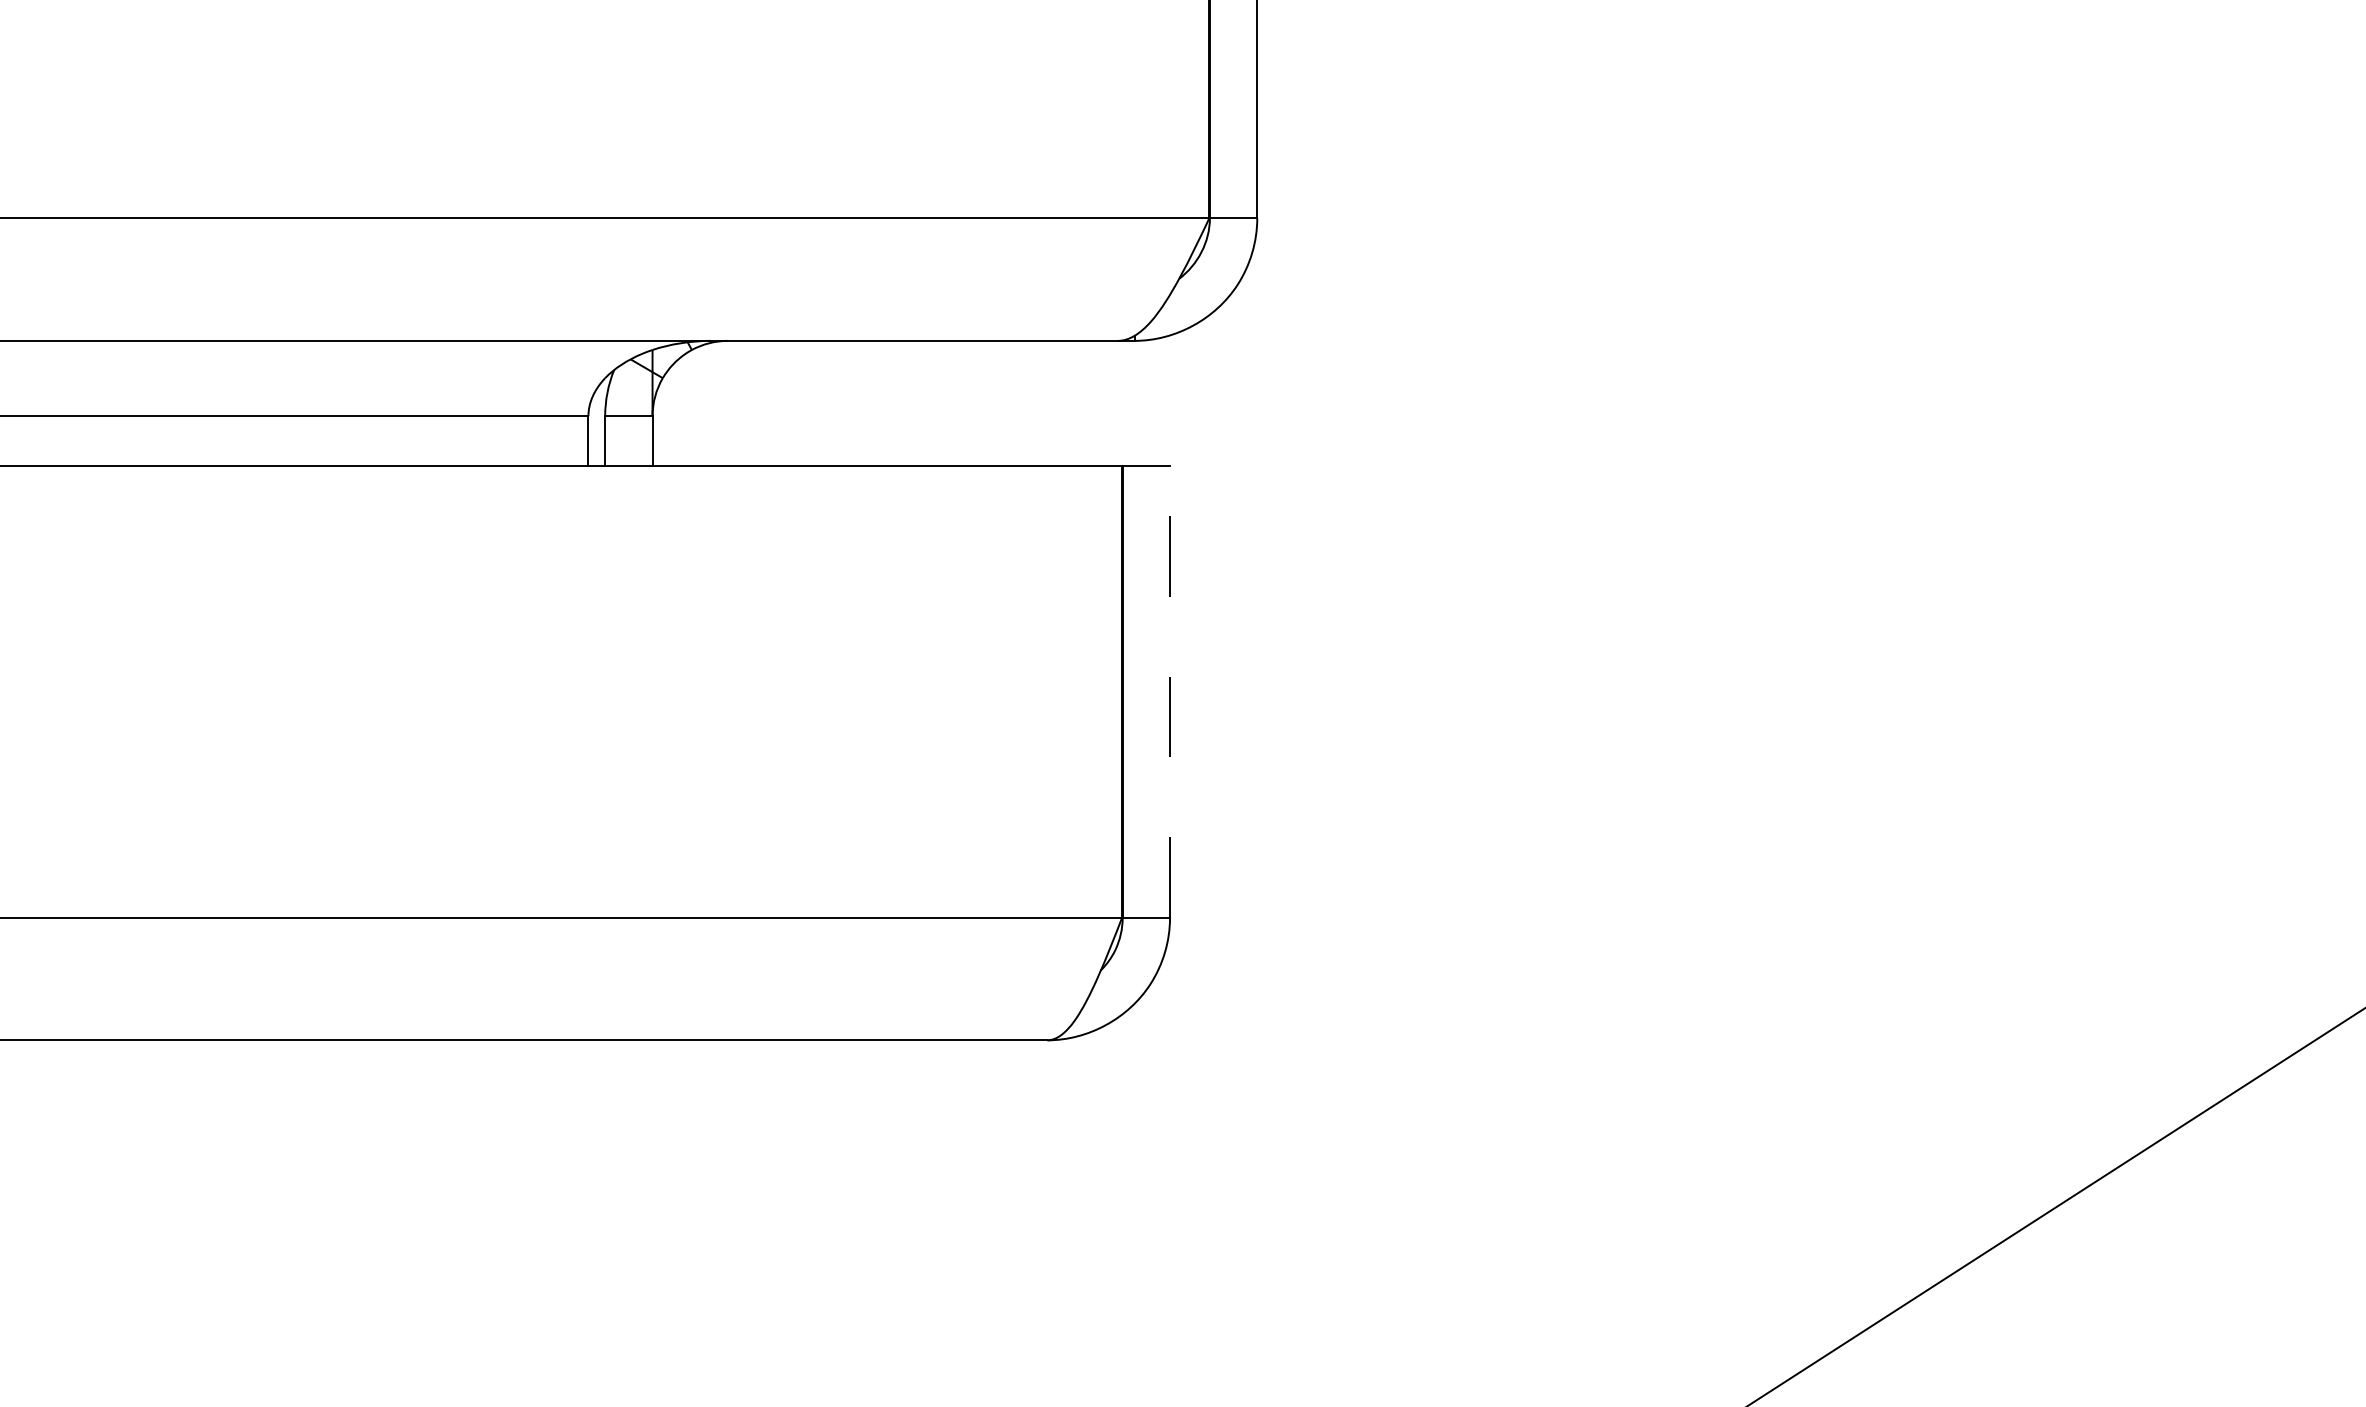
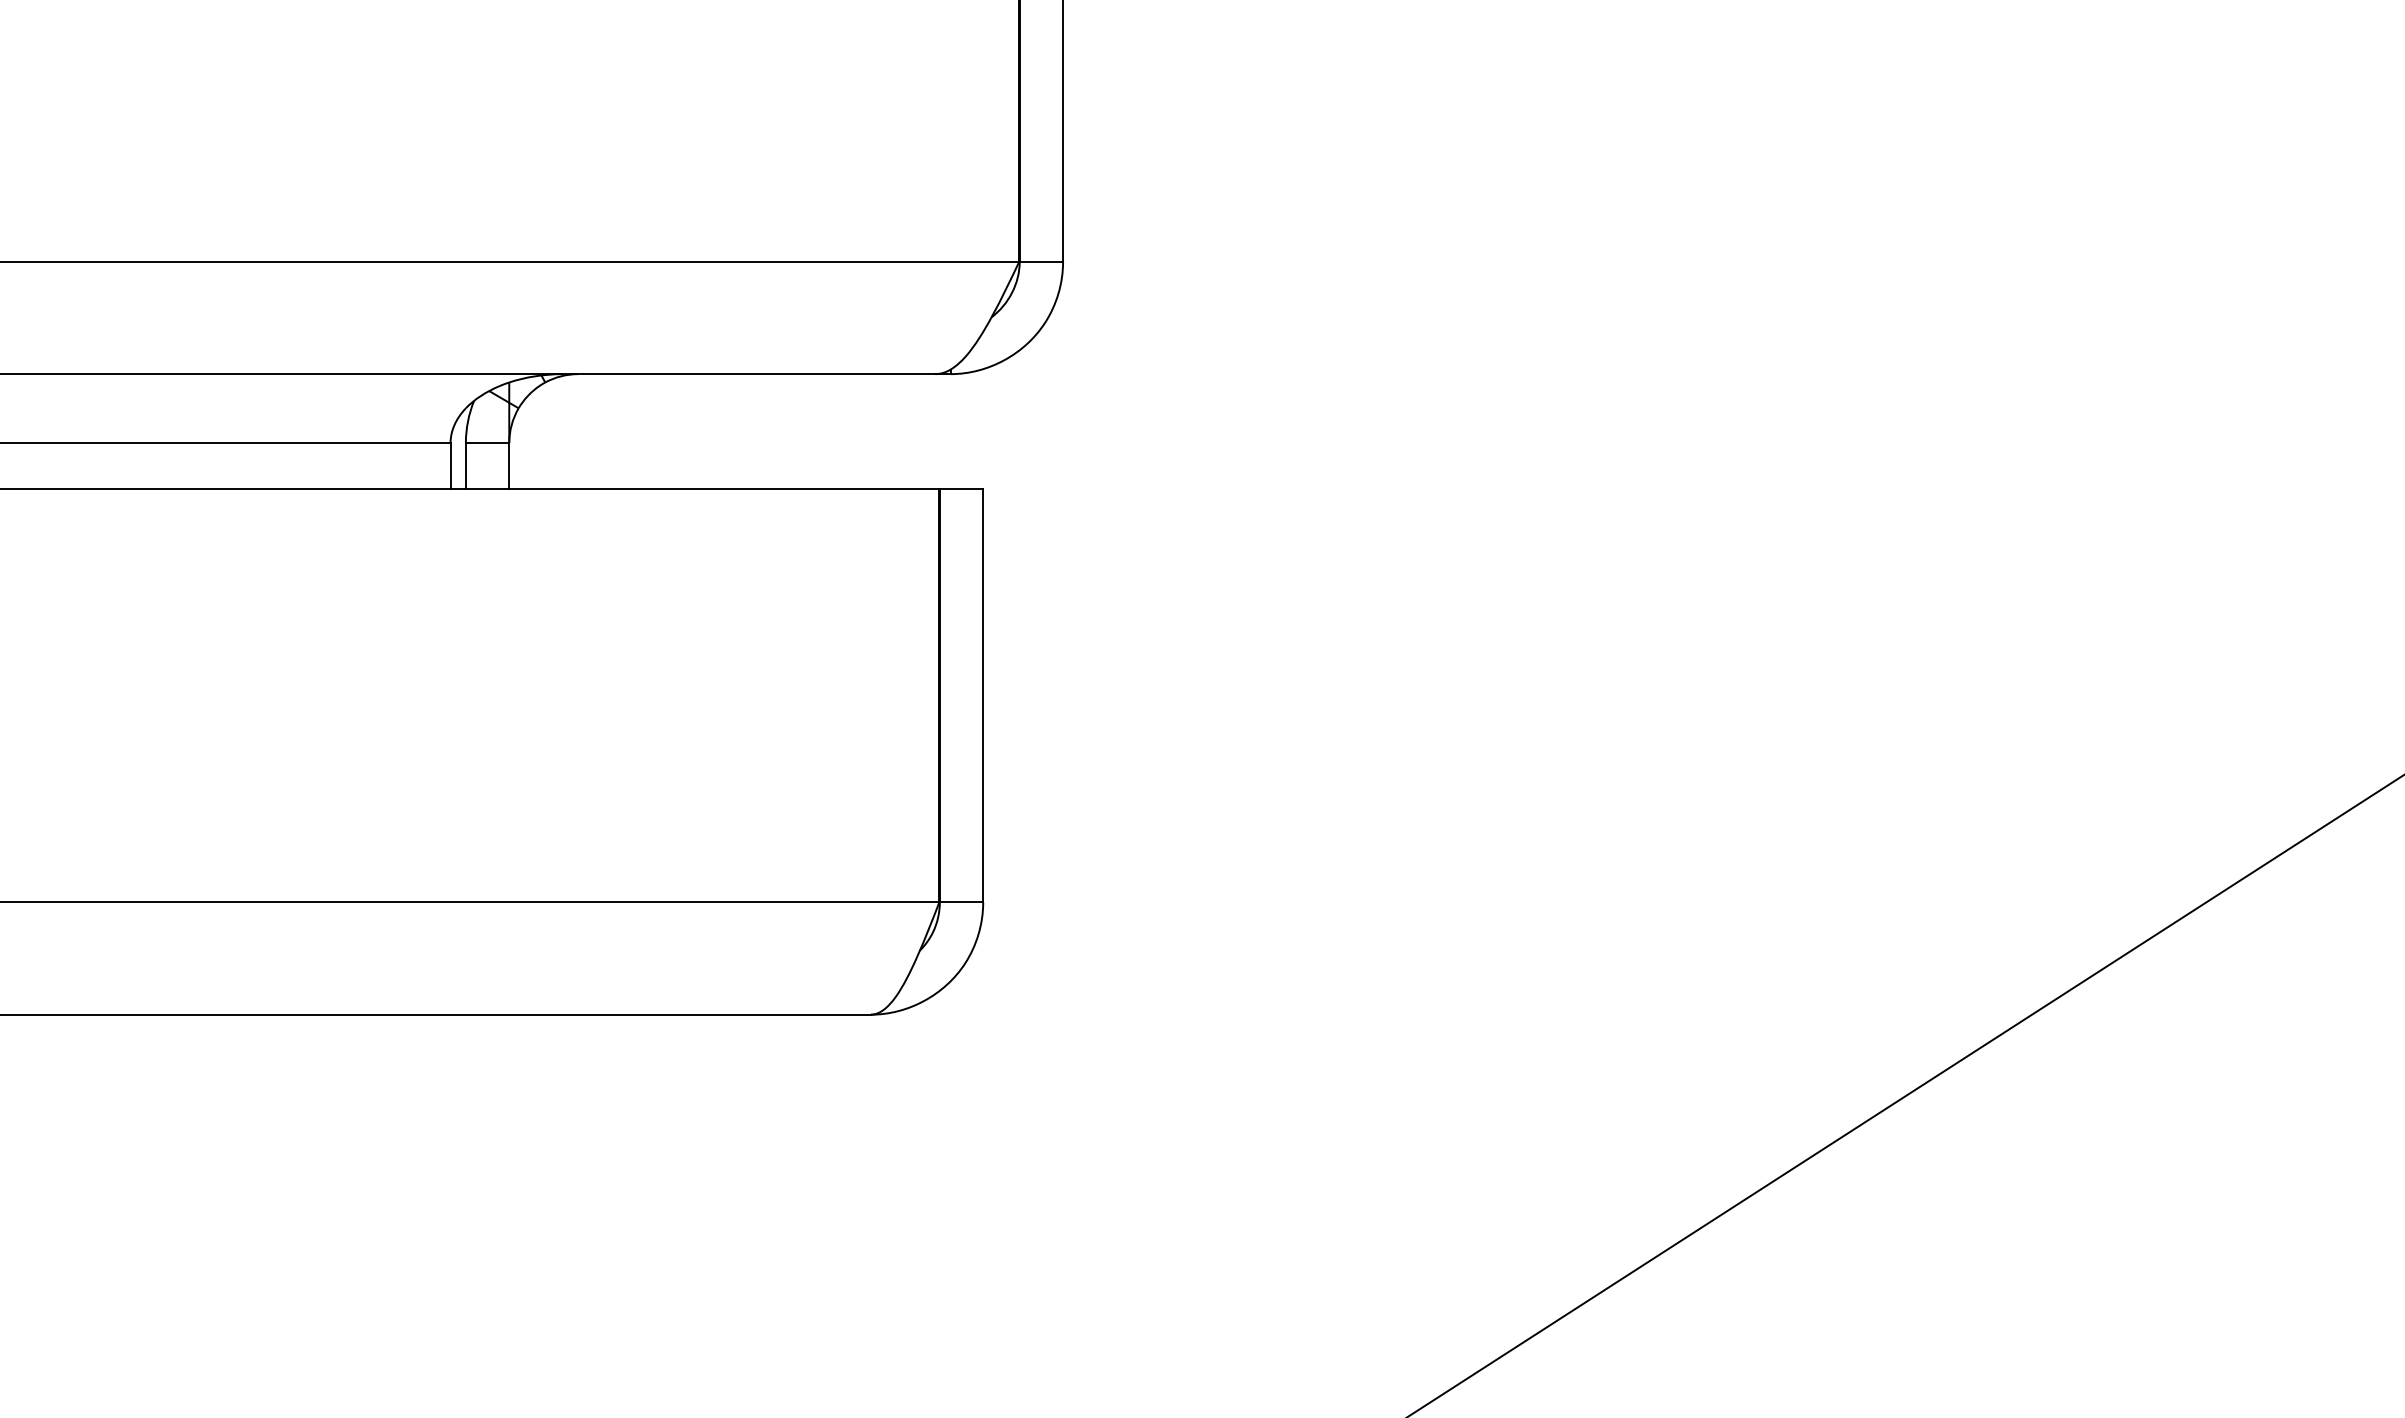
line: (1170, 691) -> (983, 695), dashed -> solid

